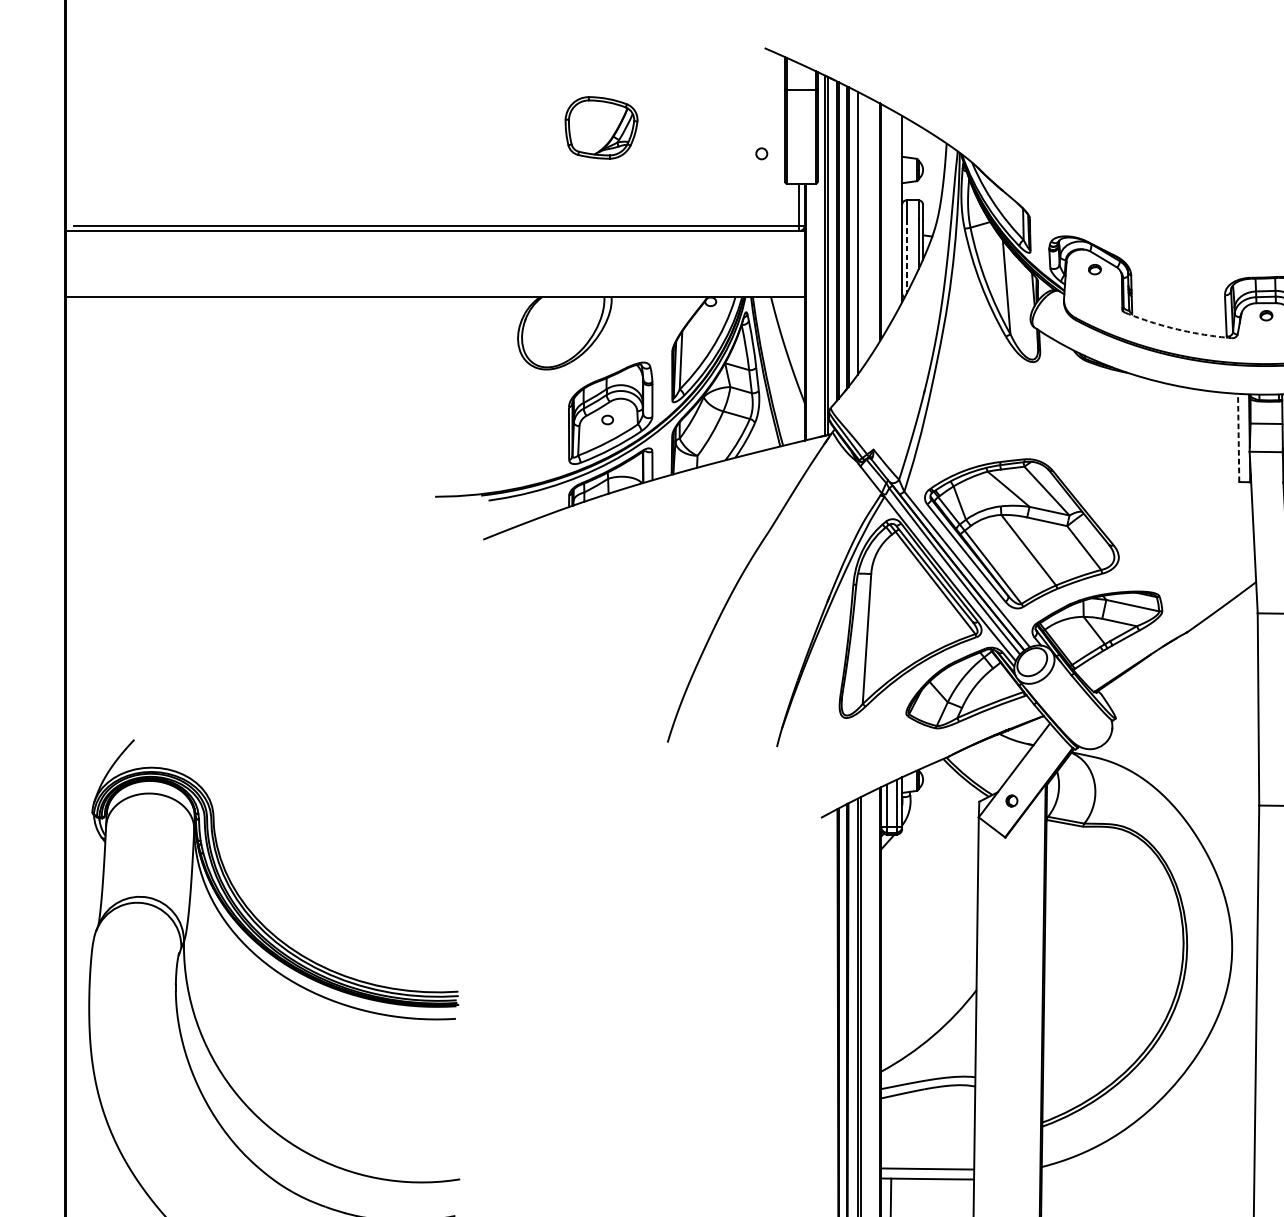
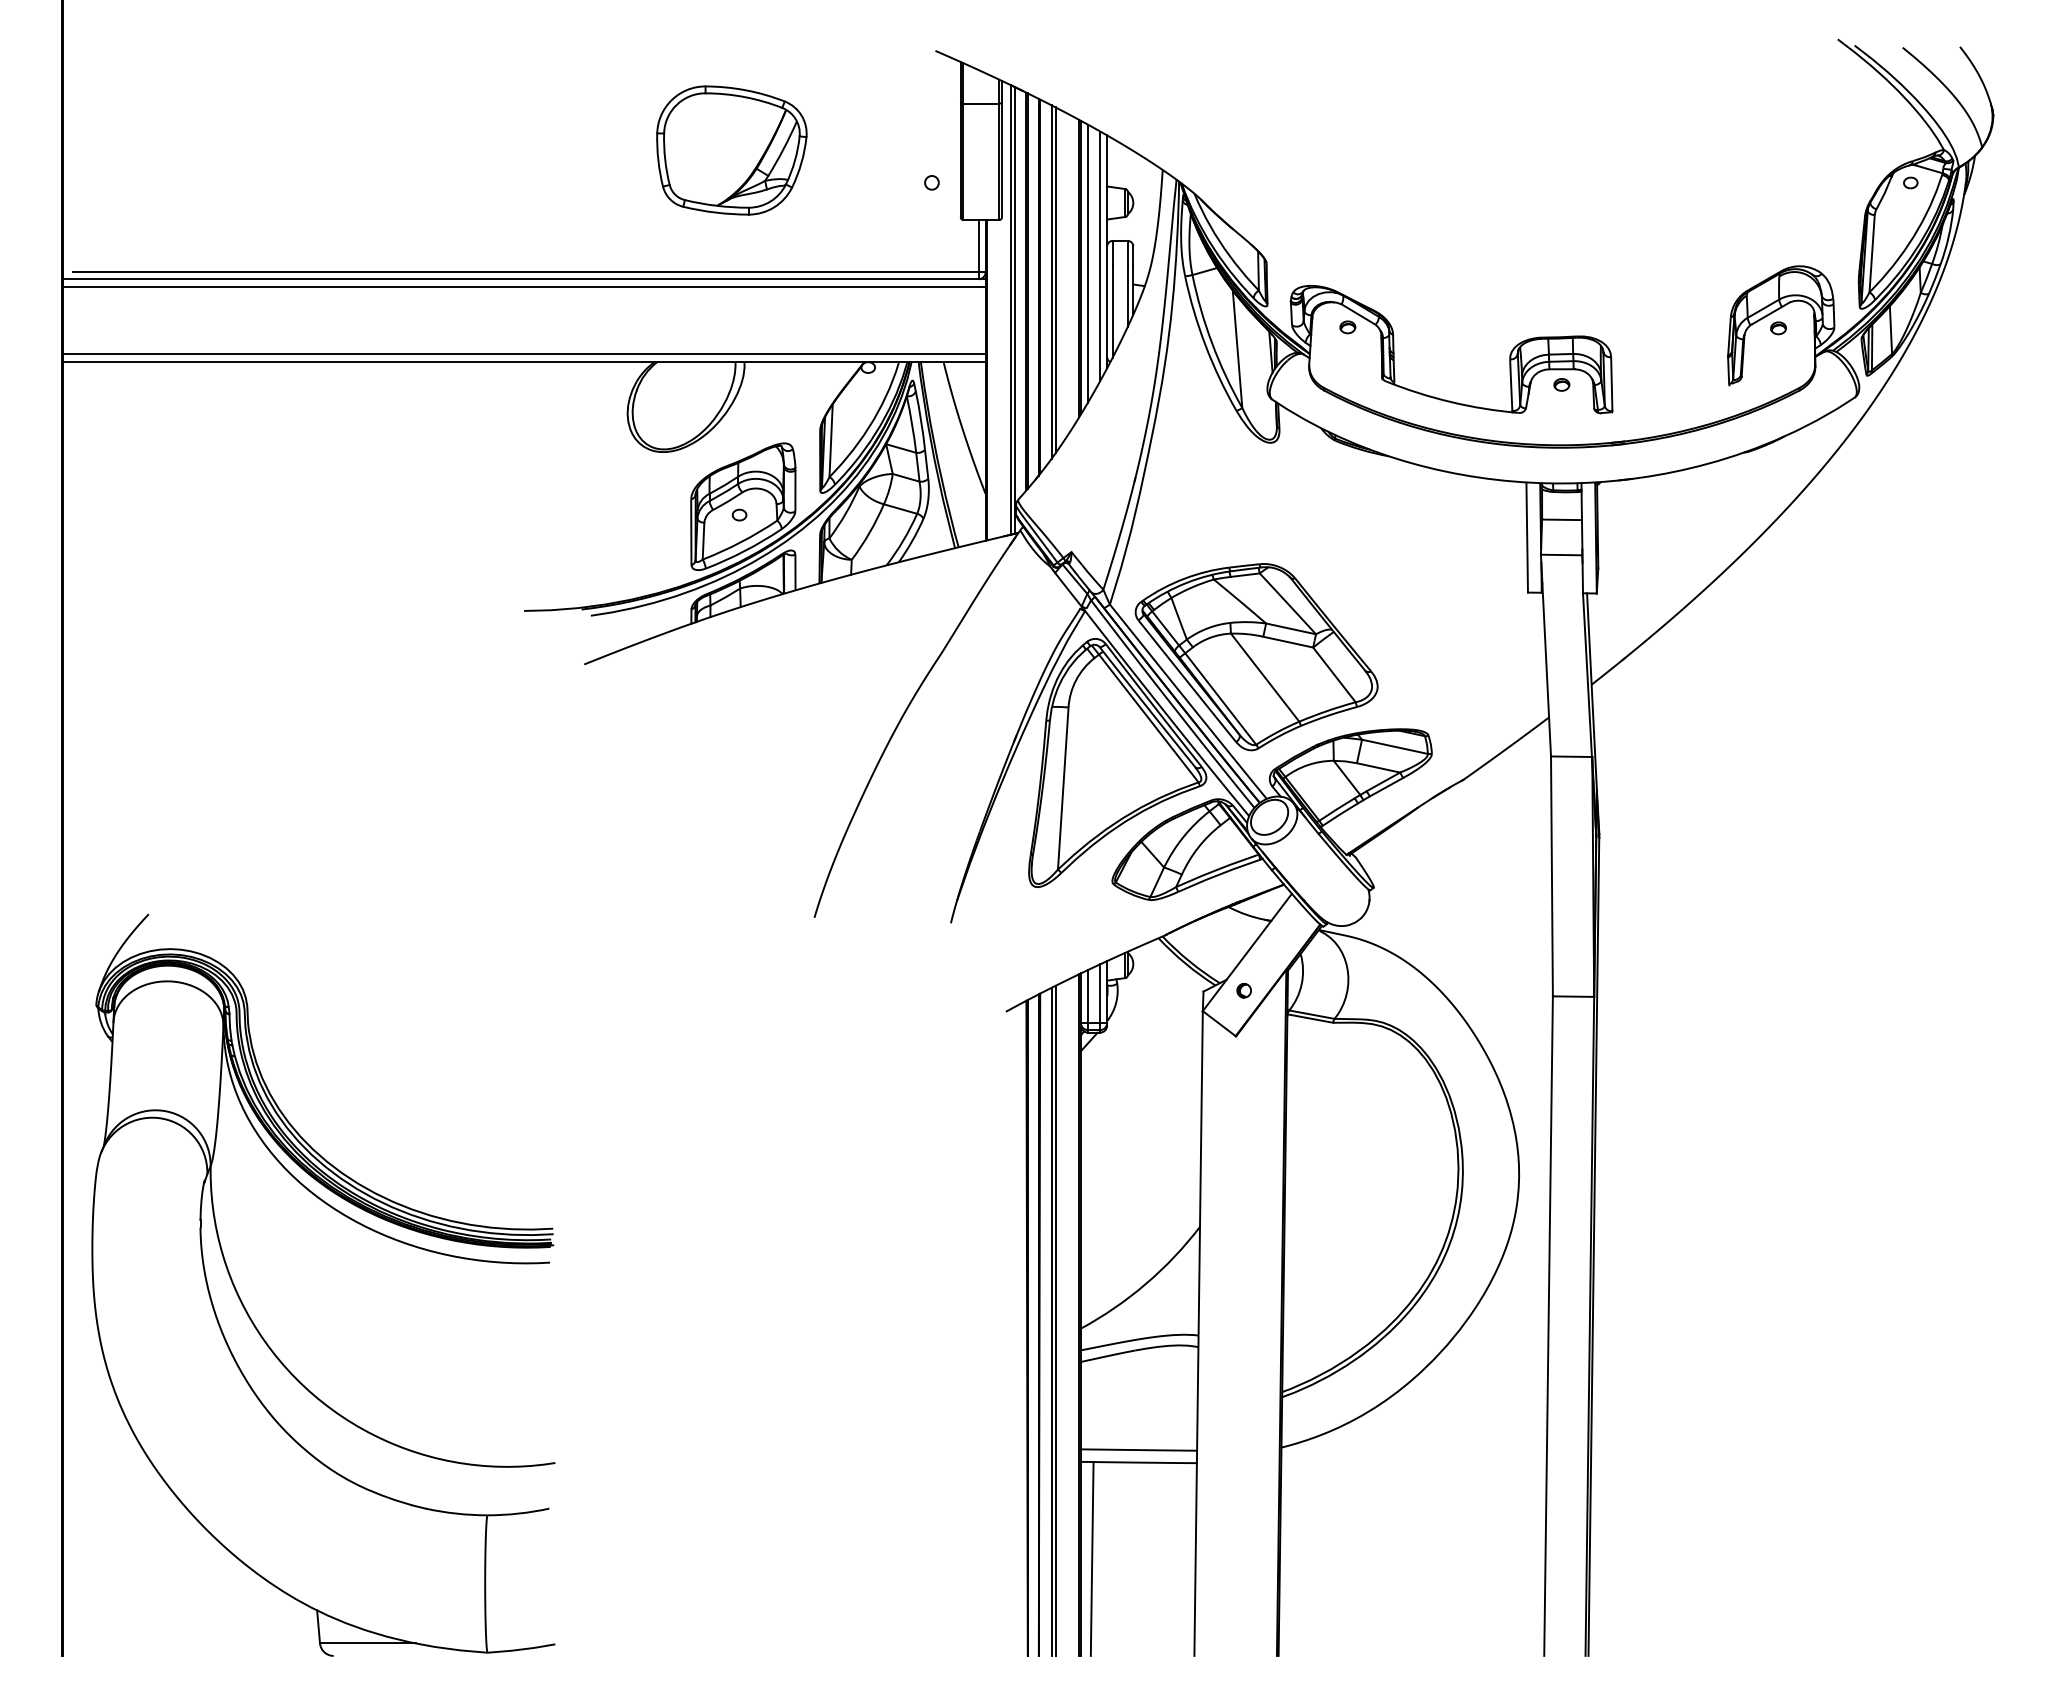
part: (601, 127) -> (731, 150), size x1.67
line: (896, 212) -> (1100, 256), added
line: (886, 218) -> (1087, 263), added
line: (860, 232) -> (1055, 280), added
line: (435, 237) -> (524, 287), added
line: (906, 256) -> (1112, 311), dashed -> solid
line: (435, 290) -> (524, 353), added
arc: (1178, 329) -> (1451, 402), dashed -> solid
line: (1238, 437) -> (1527, 537), dashed -> solid

